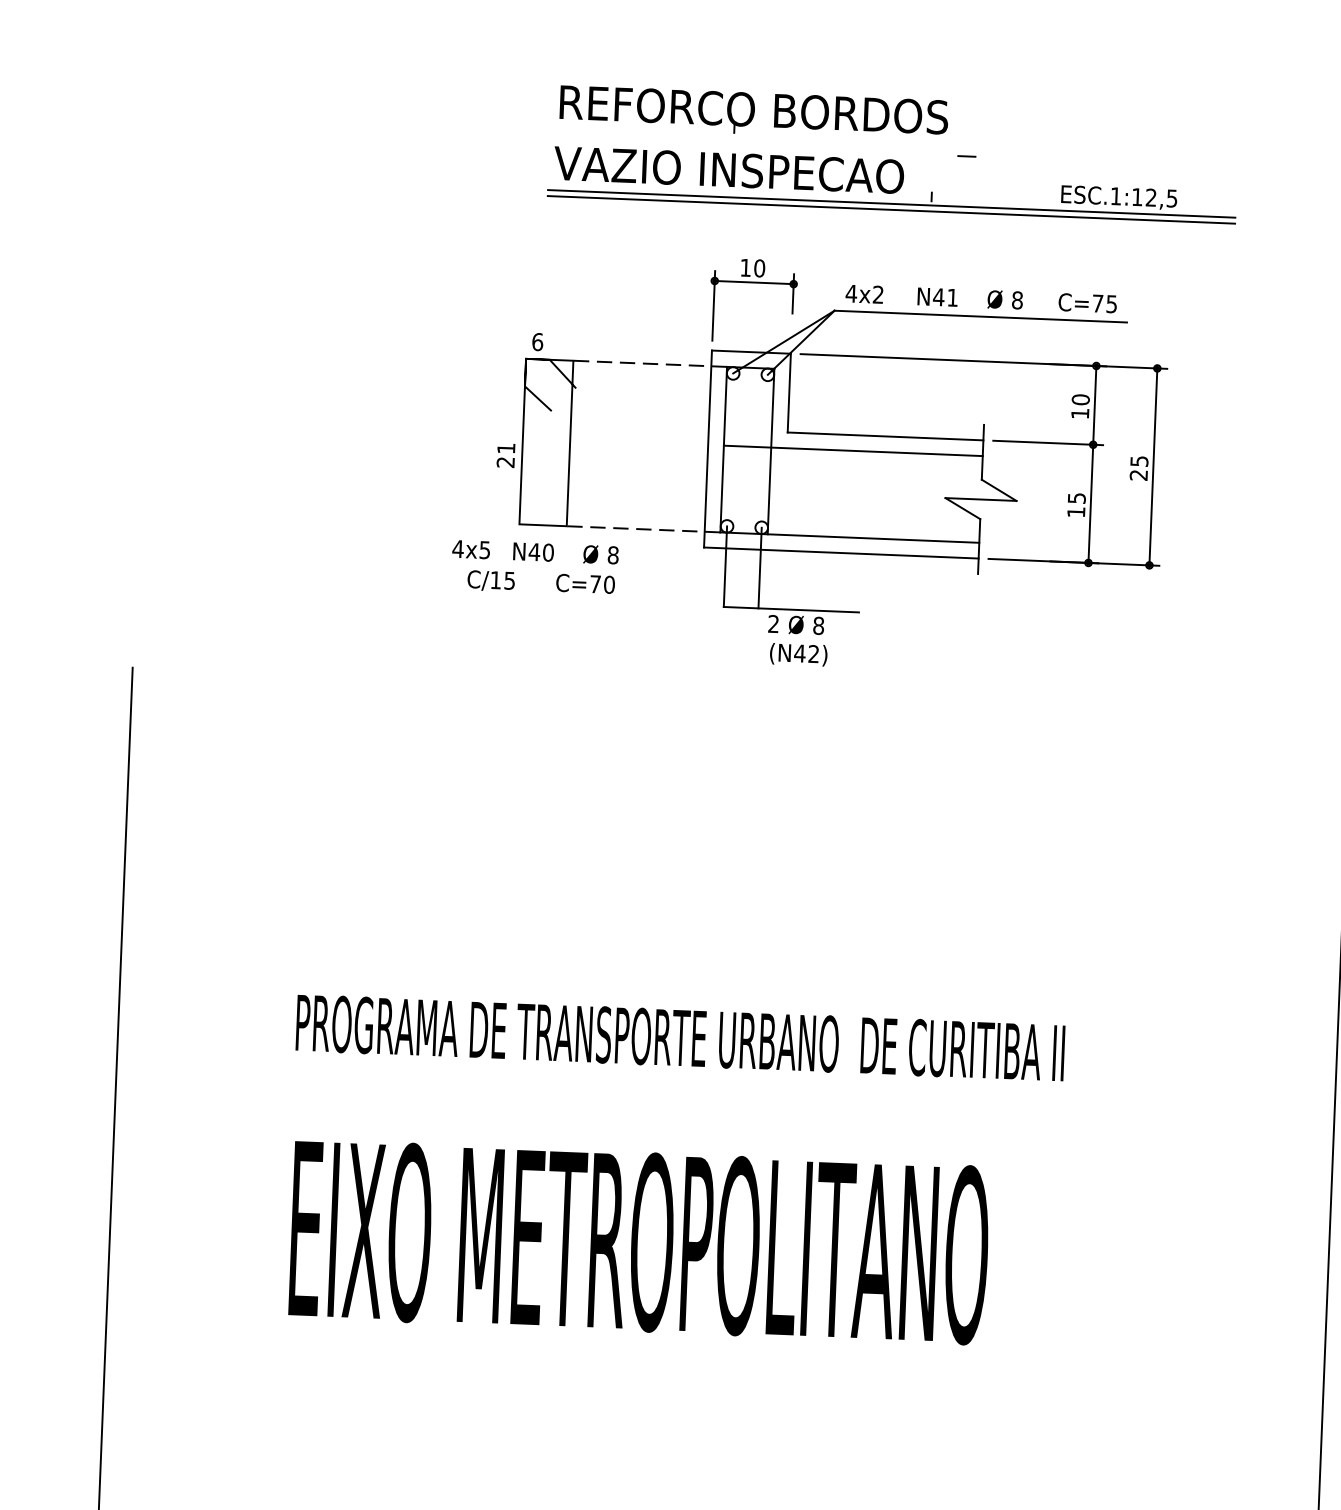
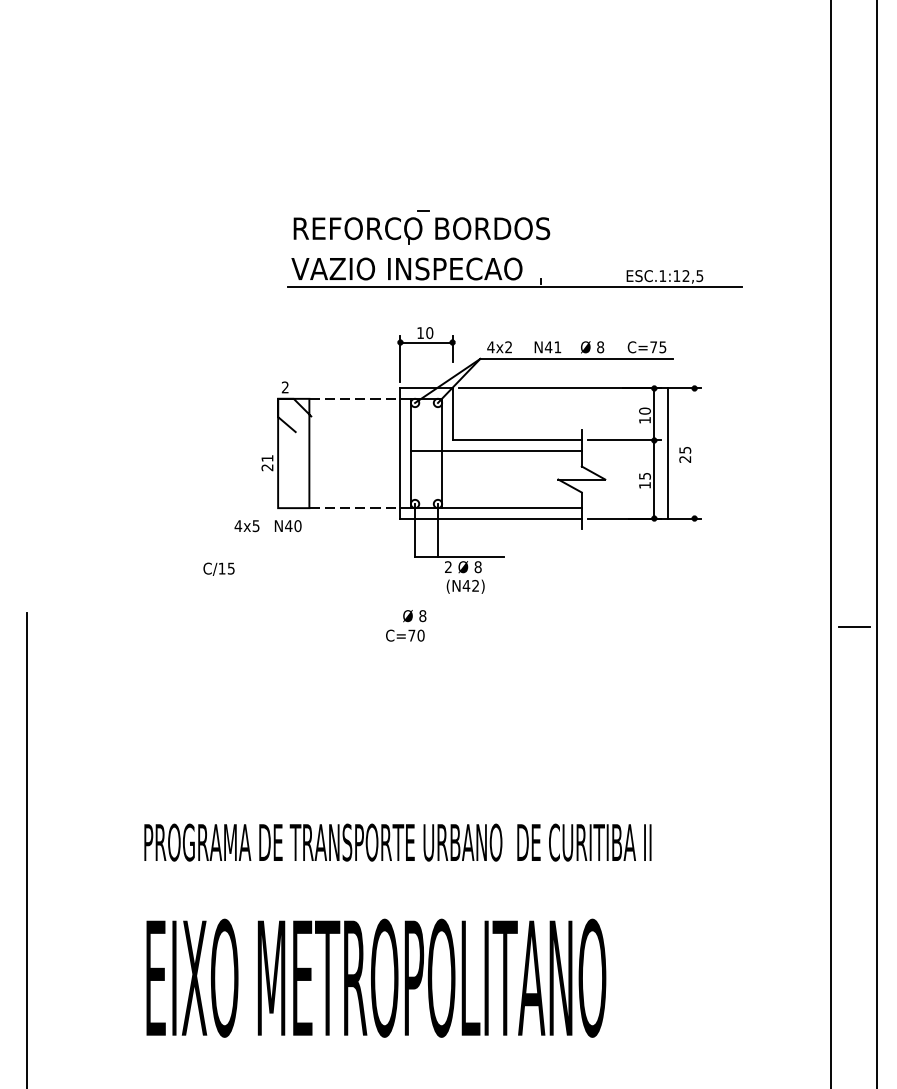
line: (967, 156) -> (423, 210), moved
line: (892, 209) -> (515, 290), removed
text: (536, 342) -> (284, 387), 6 -> 2
line: (1153, 466) -> (667, 453), moved
text: (587, 568) -> (406, 625), moved
text: (490, 579) -> (218, 568), moved

